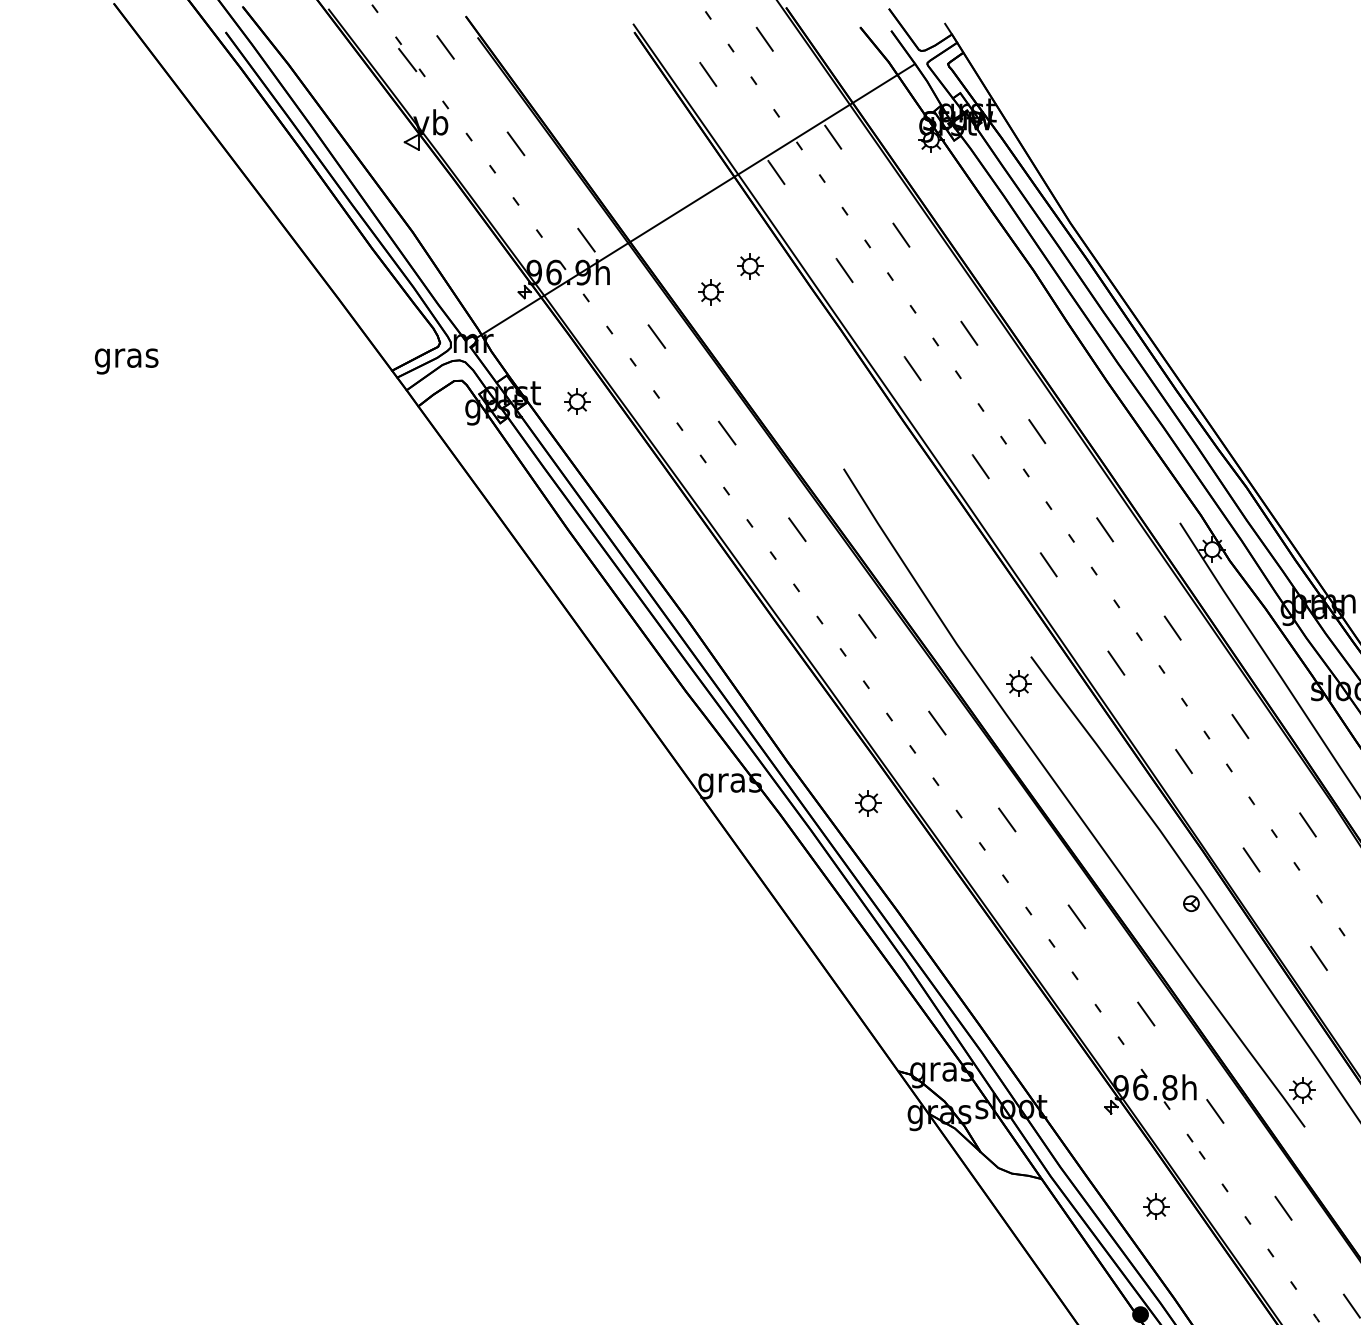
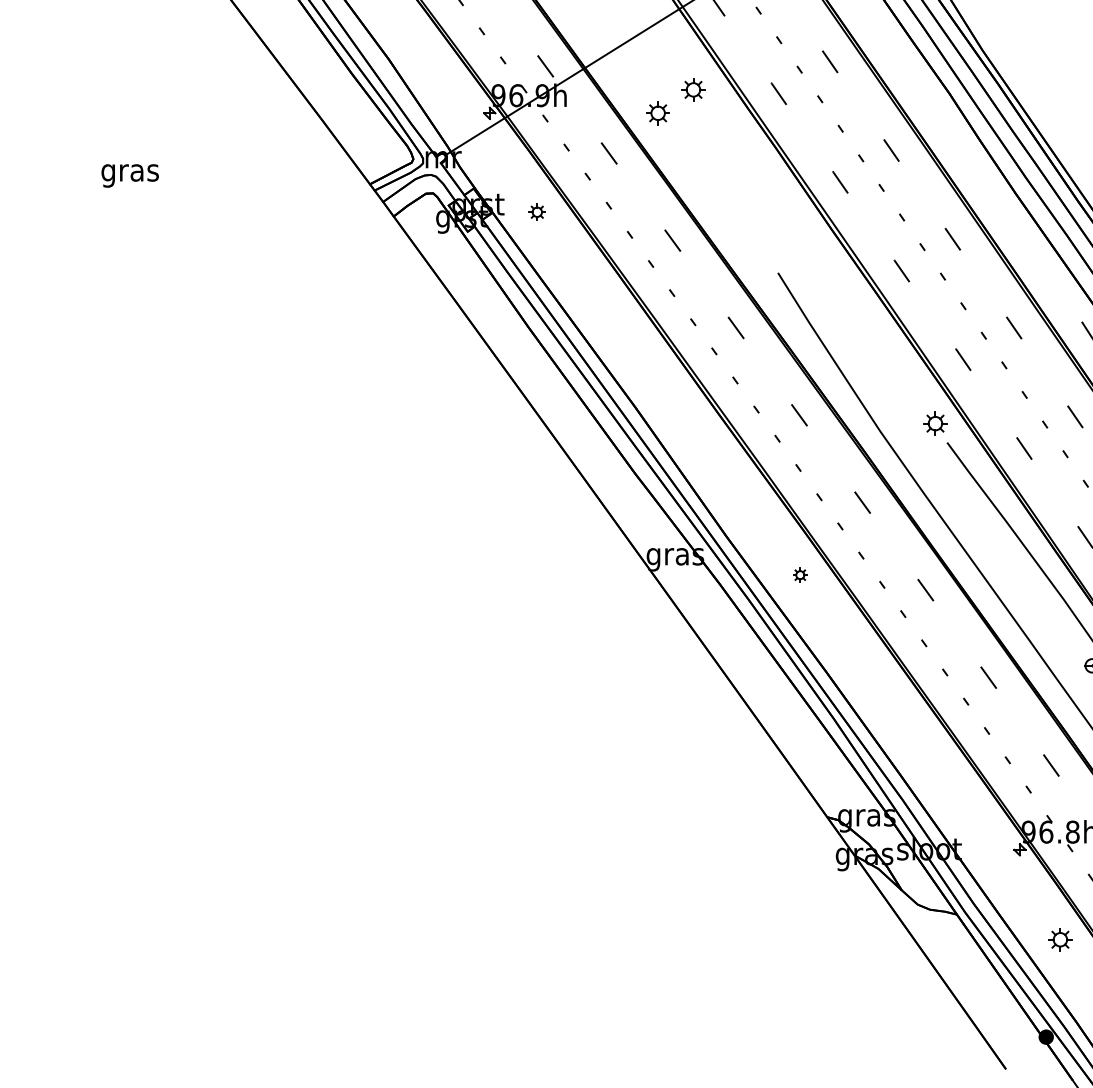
part: (577, 401) -> (537, 212), size x0.7
part: (1018, 683) -> (935, 423), moved
part: (868, 803) -> (800, 575), size x0.6

